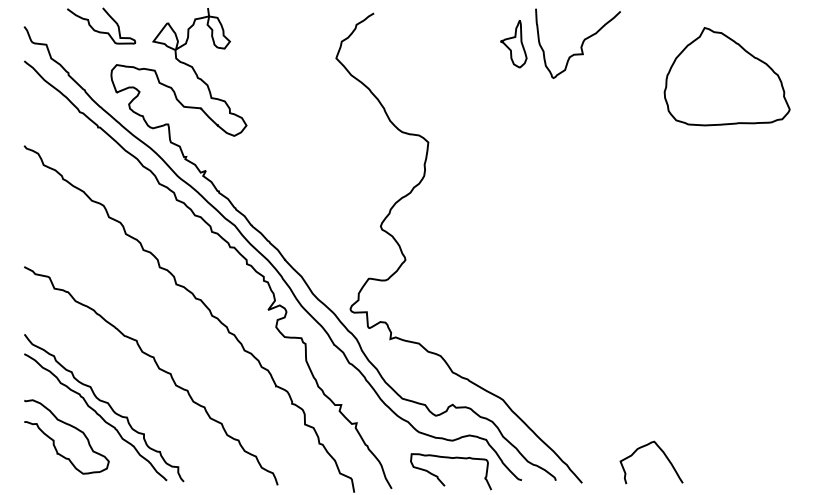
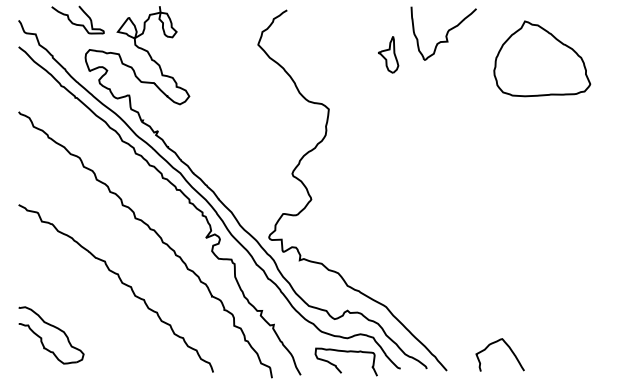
part: (513, 43) -> (388, 54), moved
part: (727, 76) -> (542, 58), moved
part: (103, 408) -> (79, 313), removed

